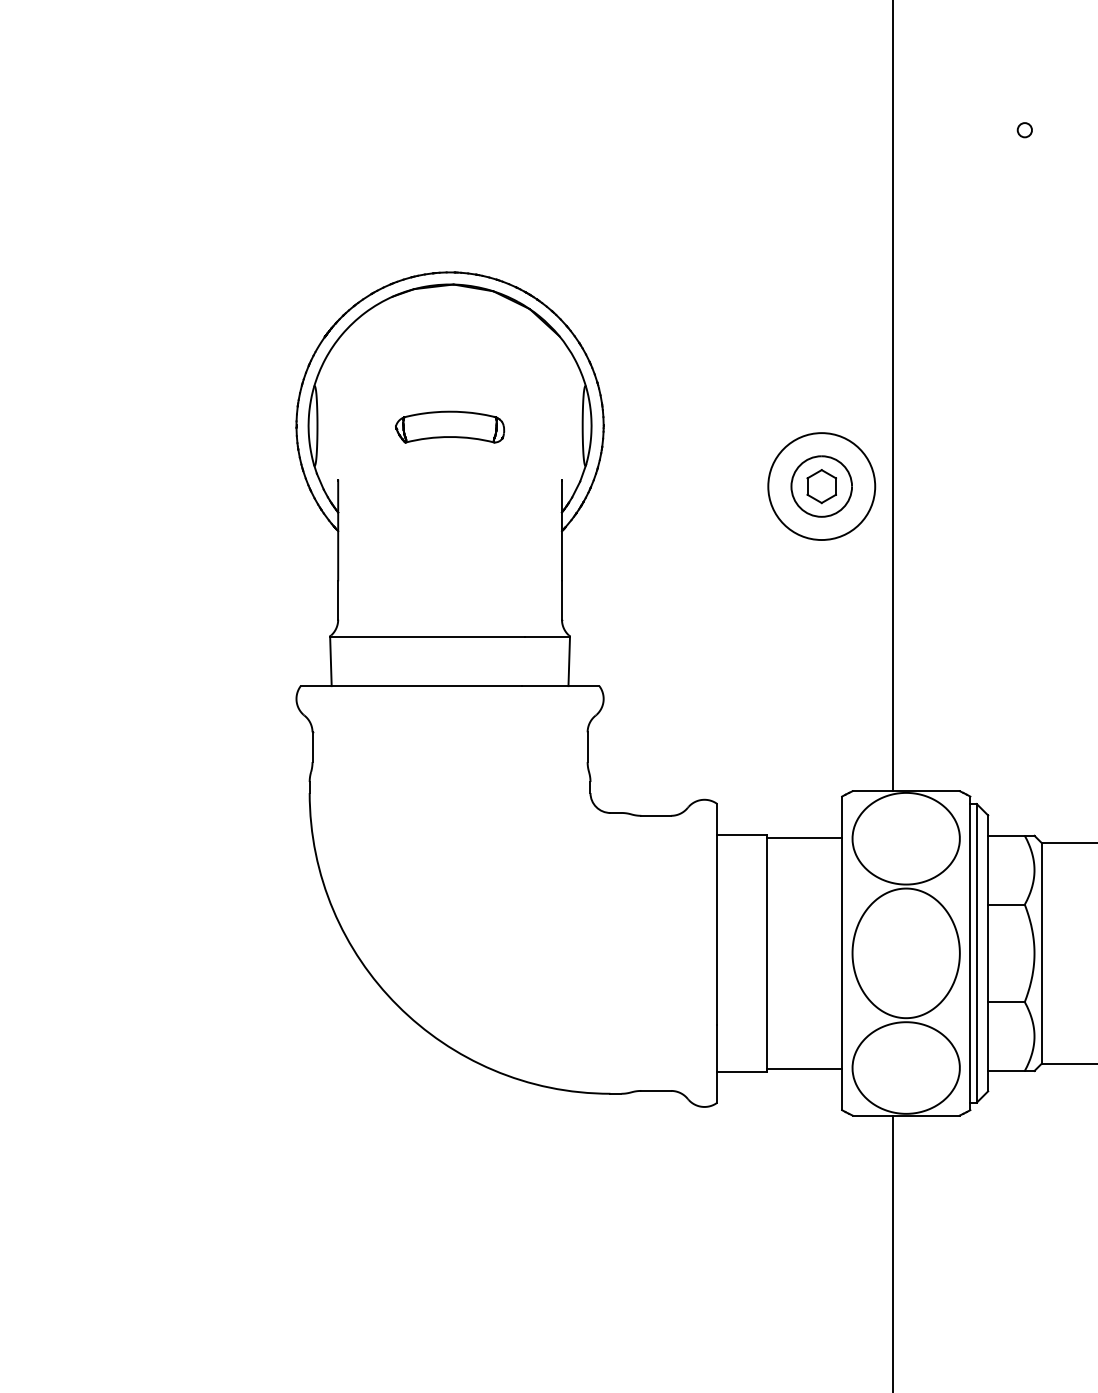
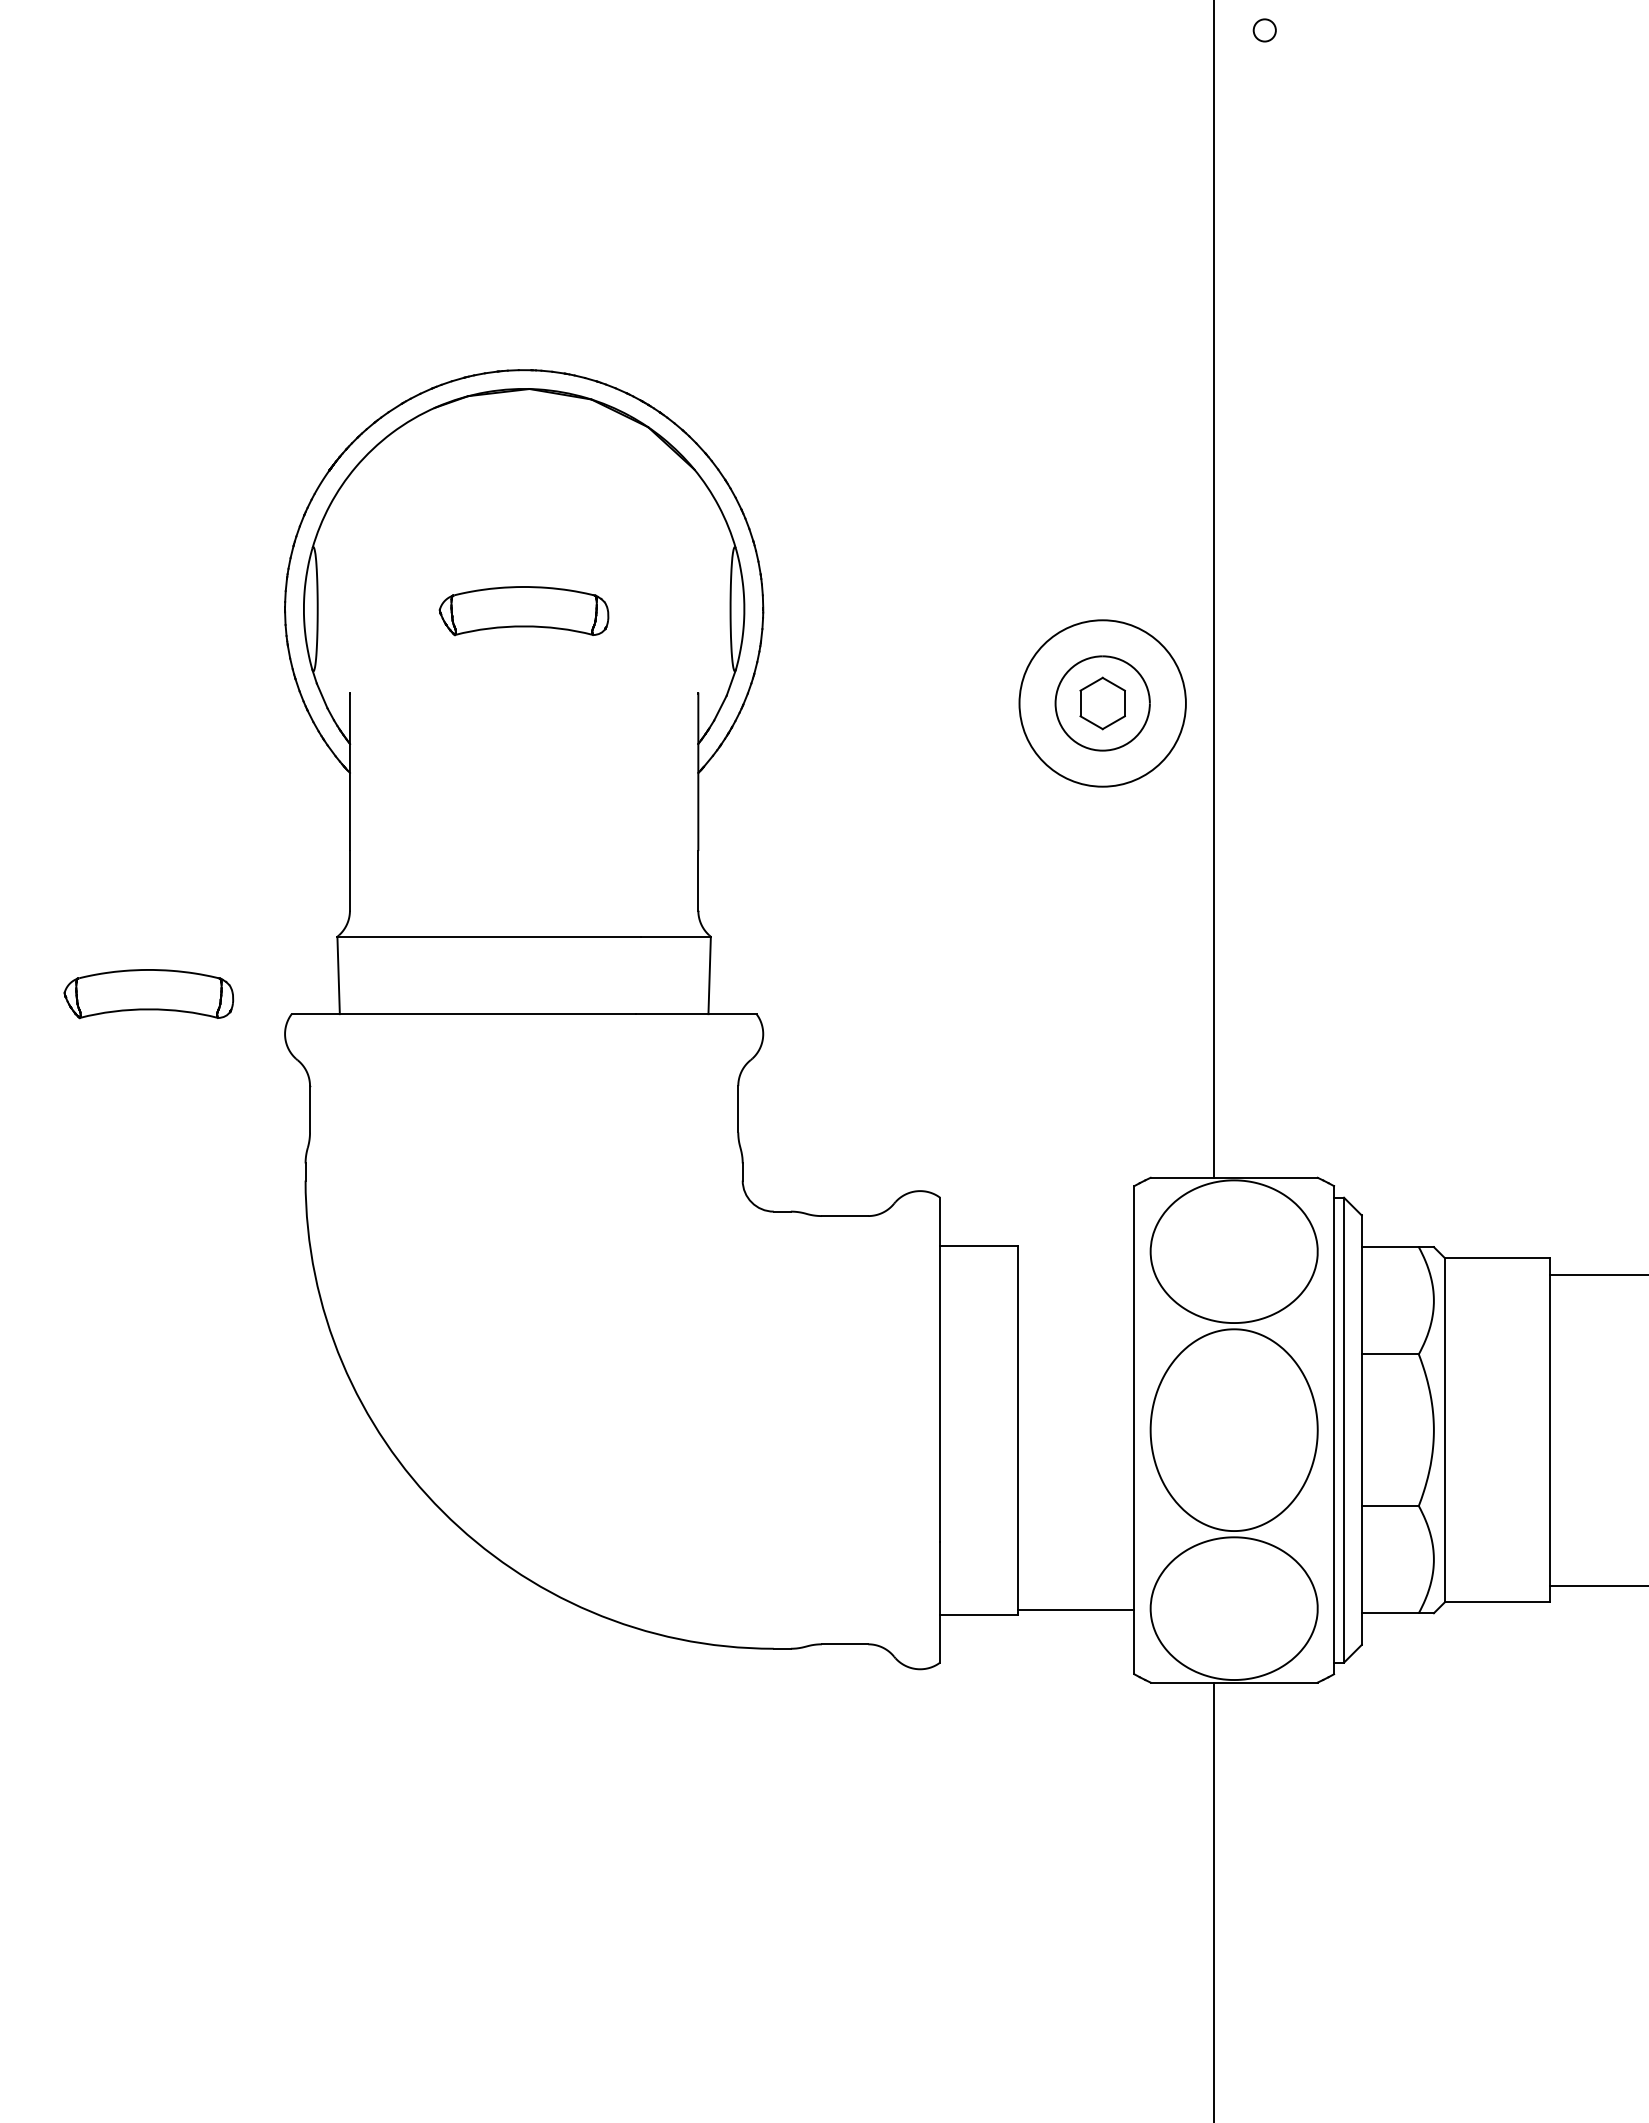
circle: (1024, 130) -> (1264, 30), moved
part: (209, 672) -> (149, 992), added
line: (804, 837) -> (1075, 1249), removed

